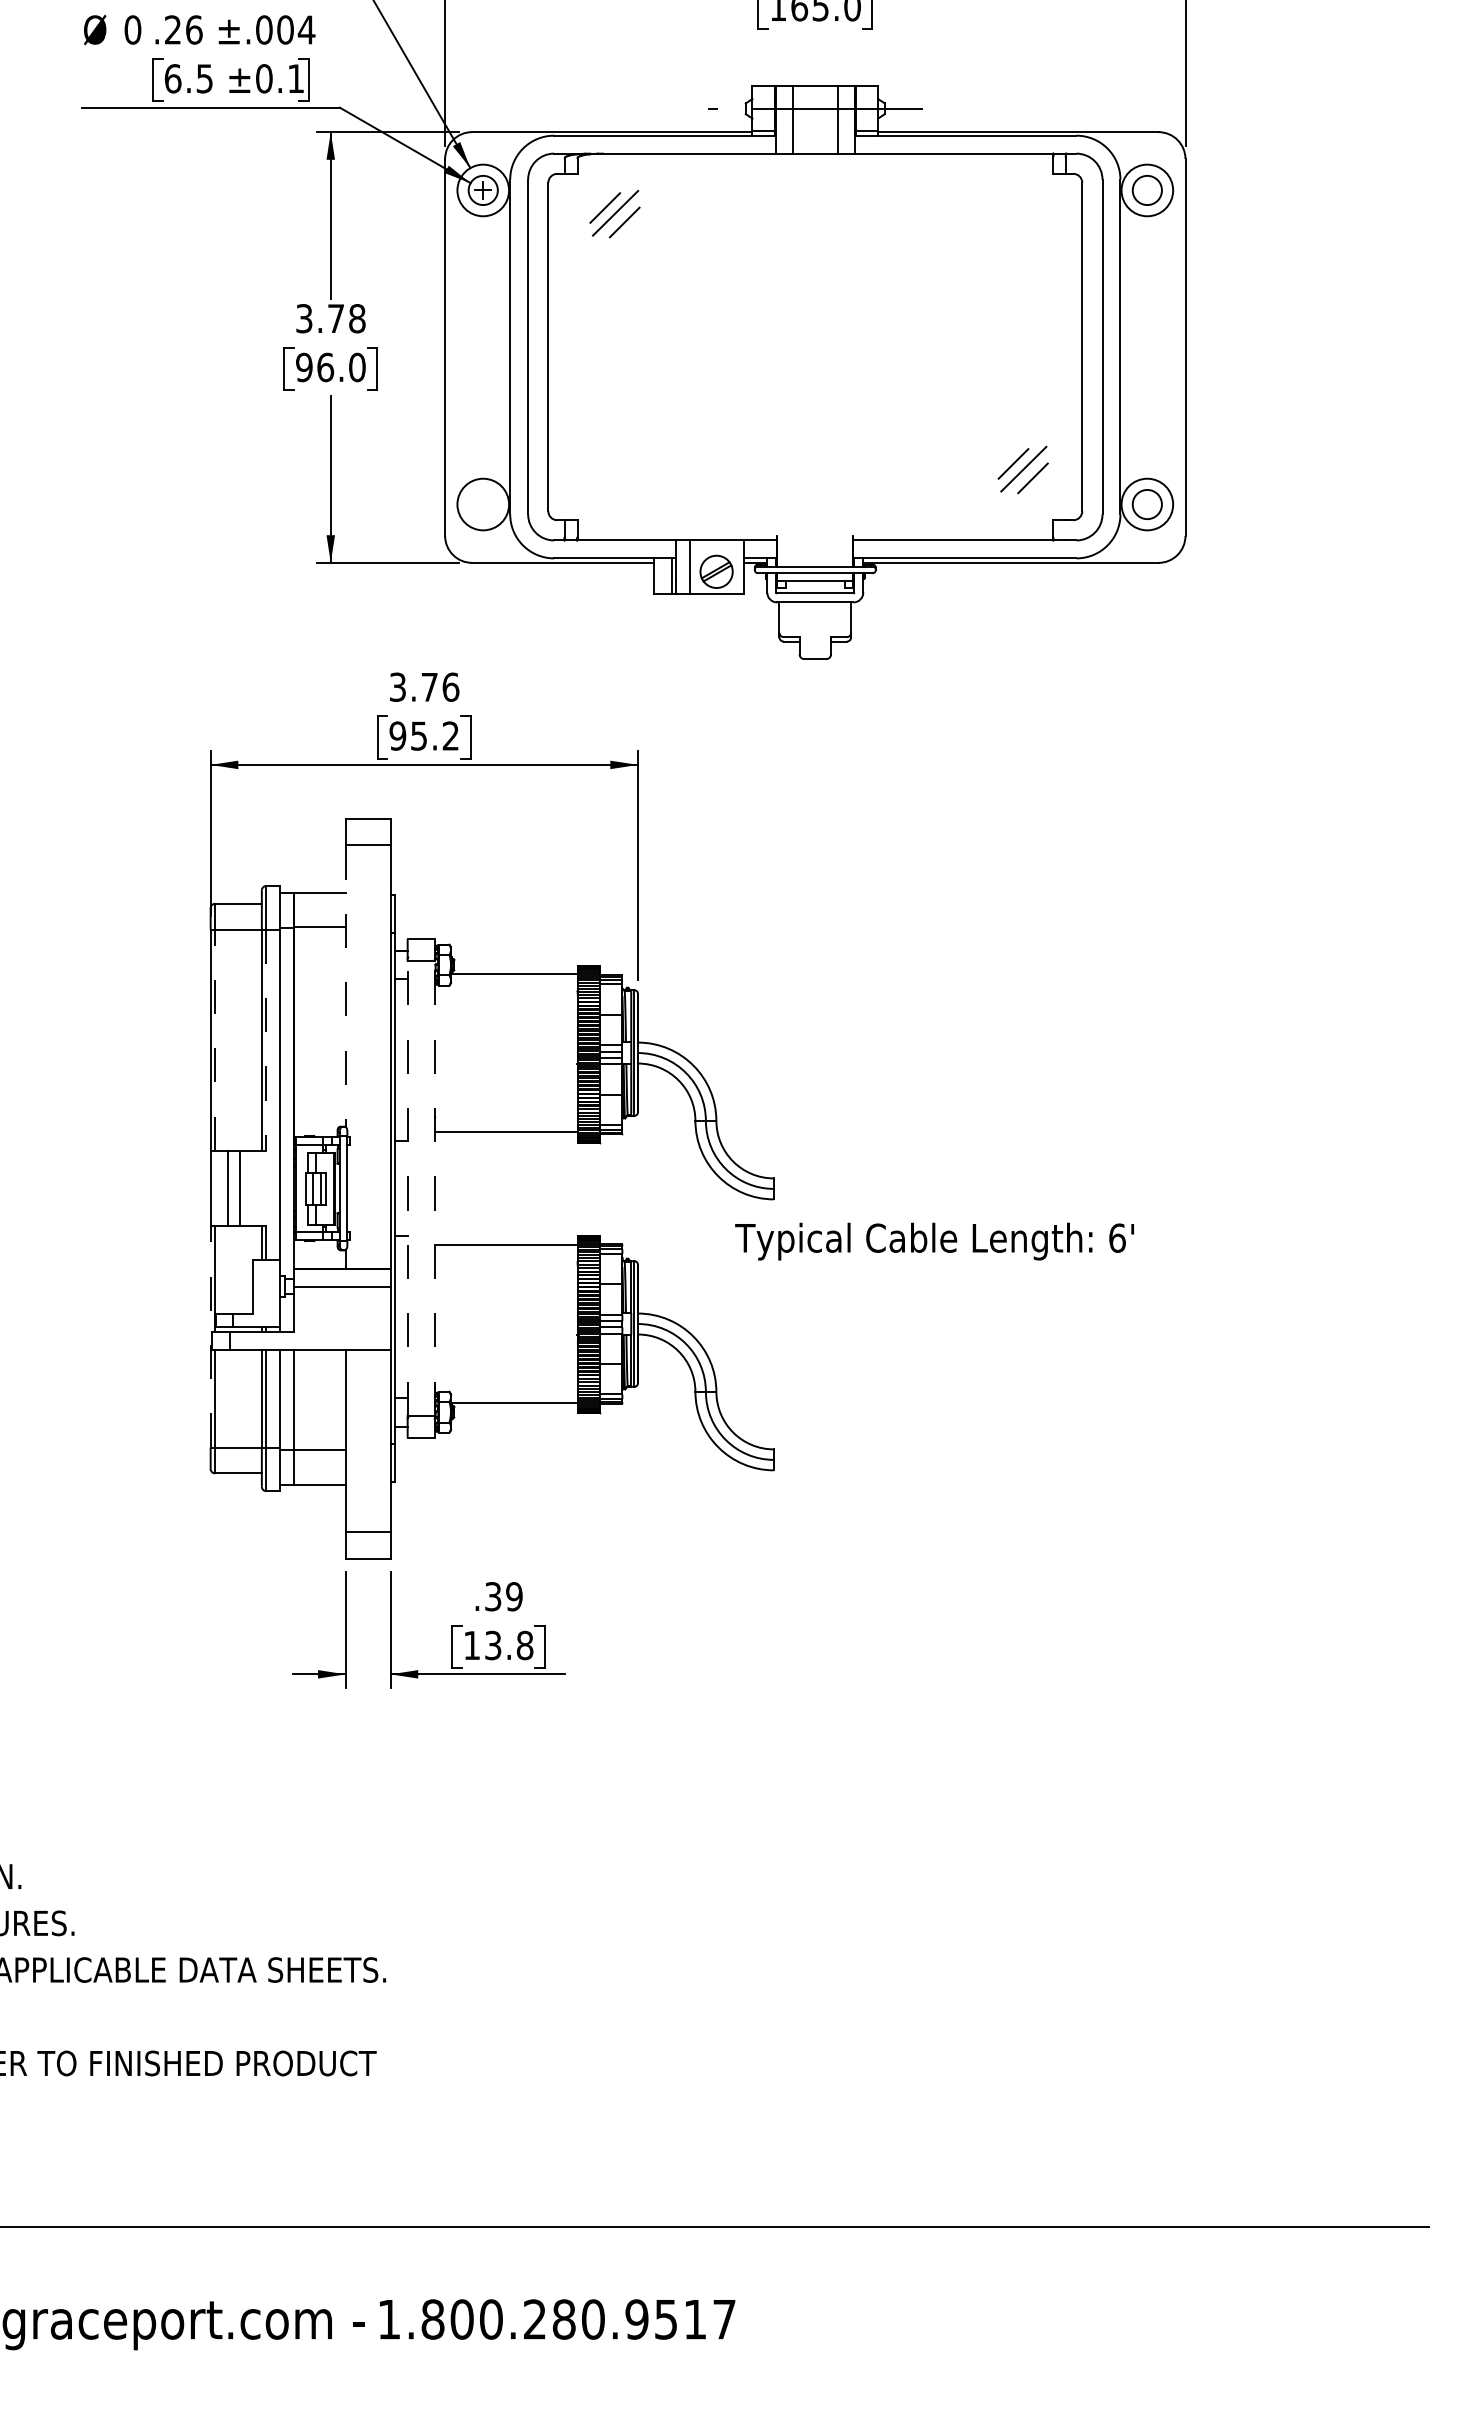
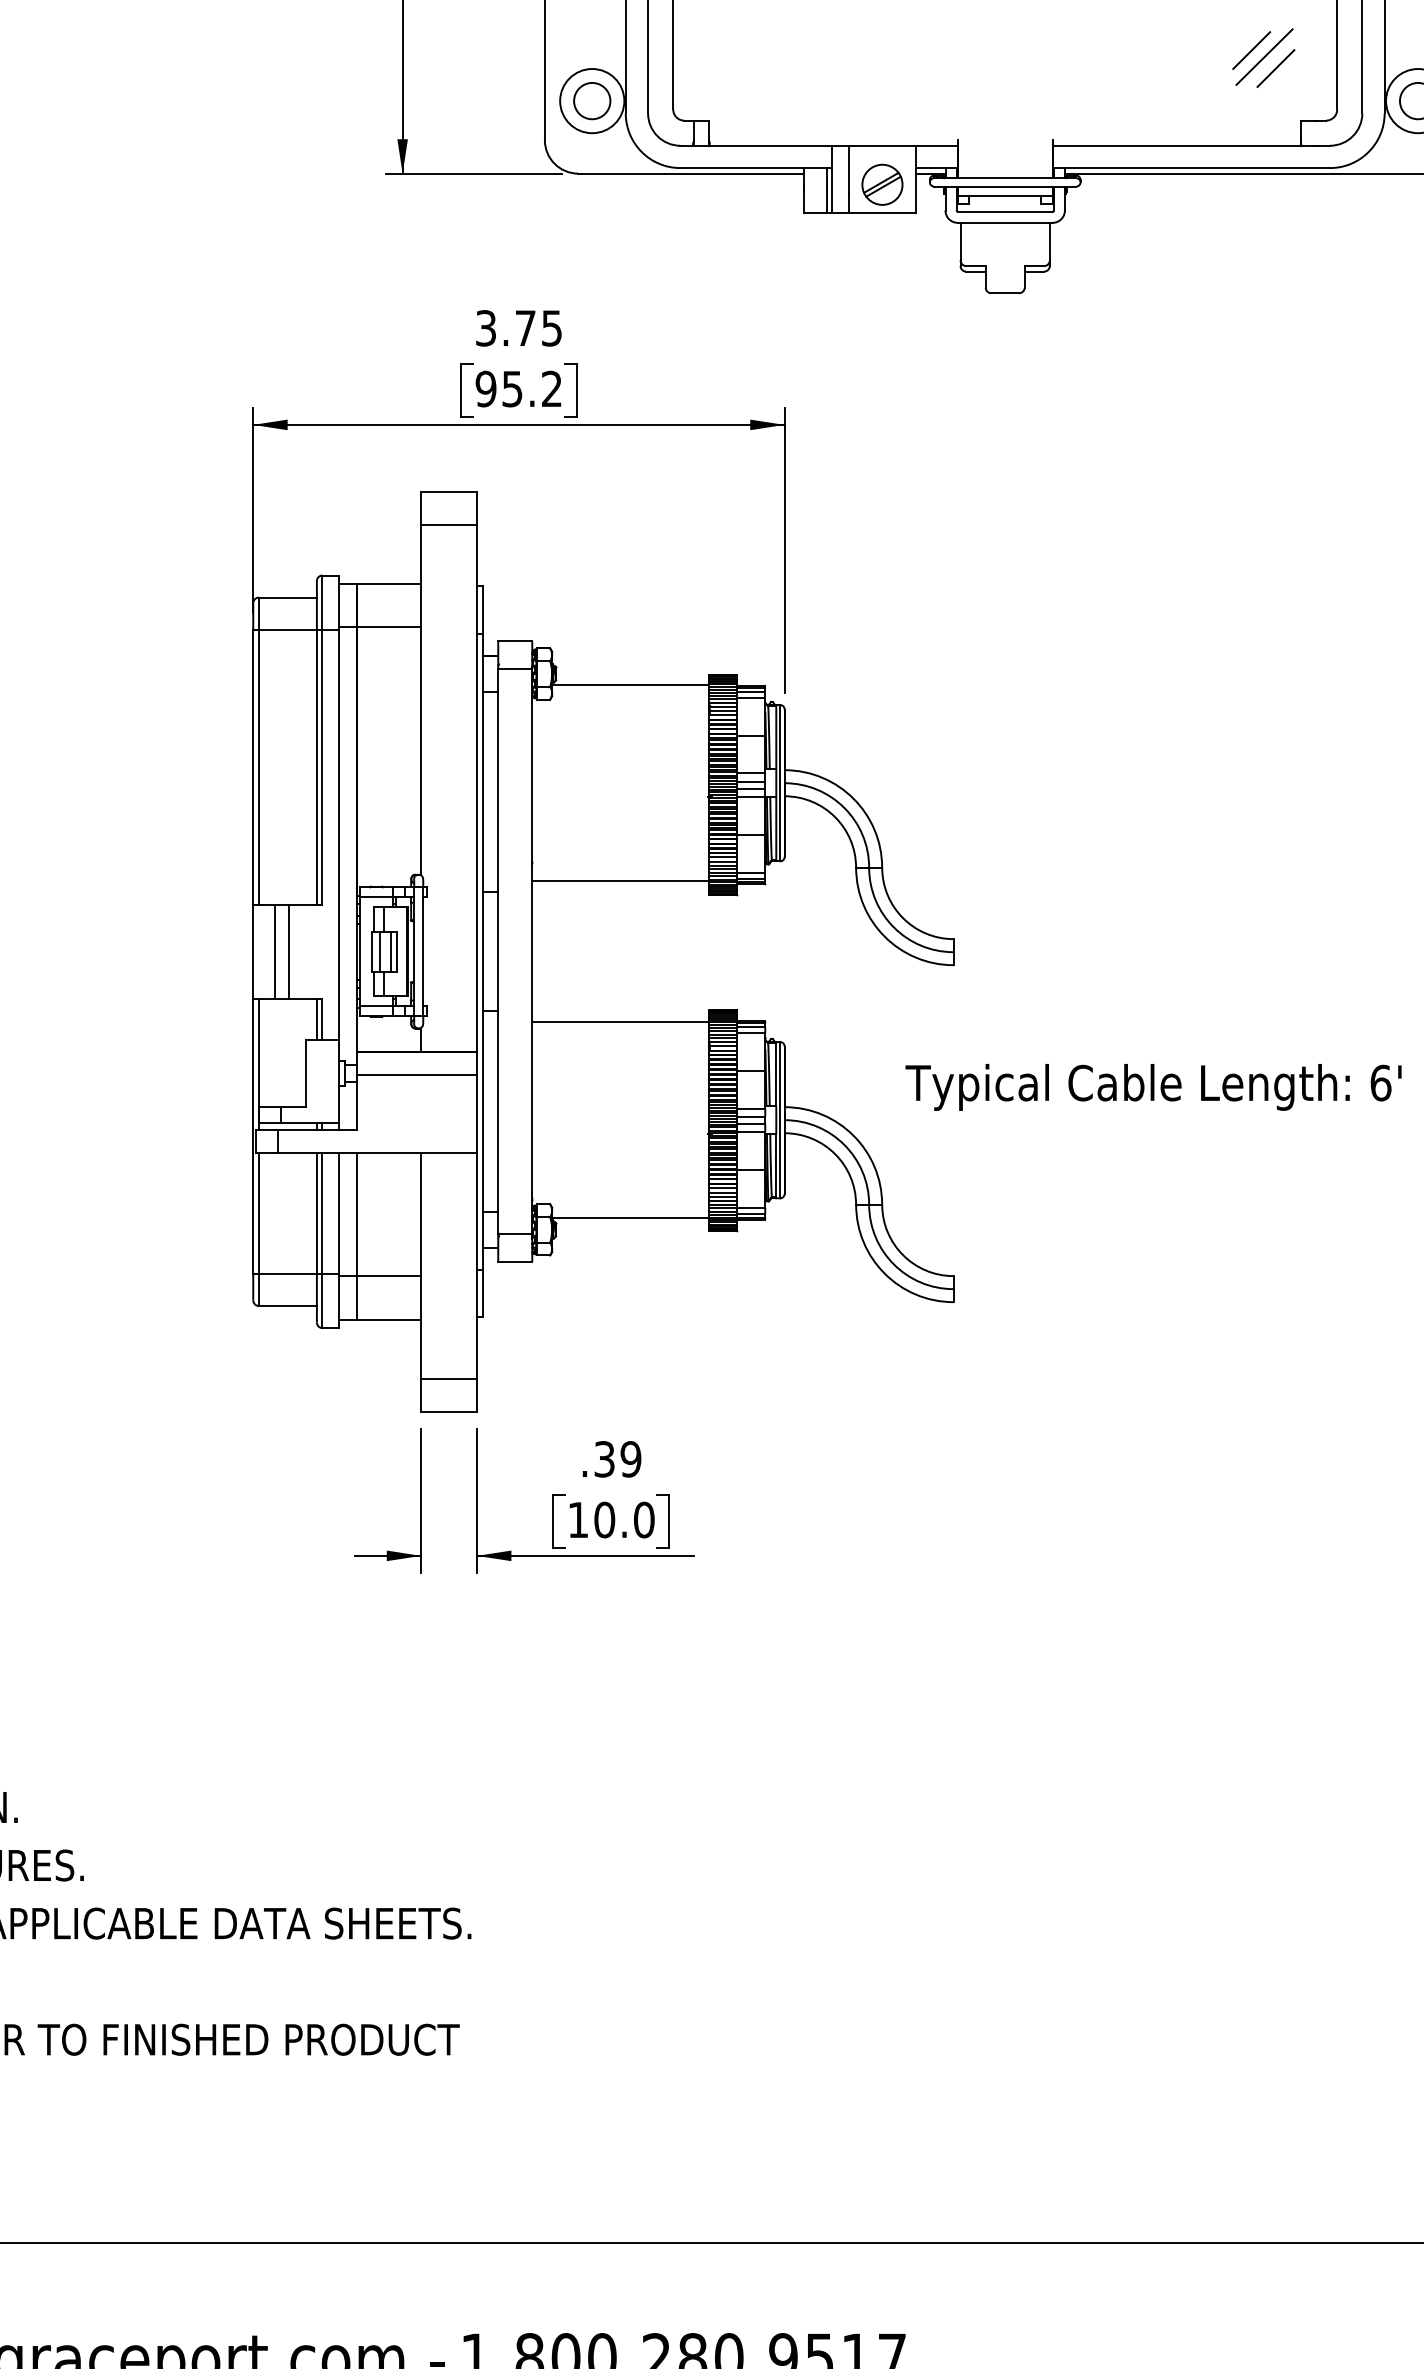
circle: (482, 504) -> (591, 101), added
text: (450, 686) -> (551, 327), 3.76 -> 3.75
line: (345, 986) -> (420, 700), dashed -> solid
line: (215, 1040) -> (259, 767), dashed -> solid
line: (266, 1040) -> (322, 767), dashed -> solid
line: (407, 1188) -> (498, 951), dashed -> solid
line: (435, 1188) -> (532, 951), dashed -> solid
text: (934, 1241) -> (1153, 1087), moved
line: (210, 1337) -> (253, 1136), dashed -> solid
text: (509, 1645) -> (624, 1519), 13.8 -> 10.0

